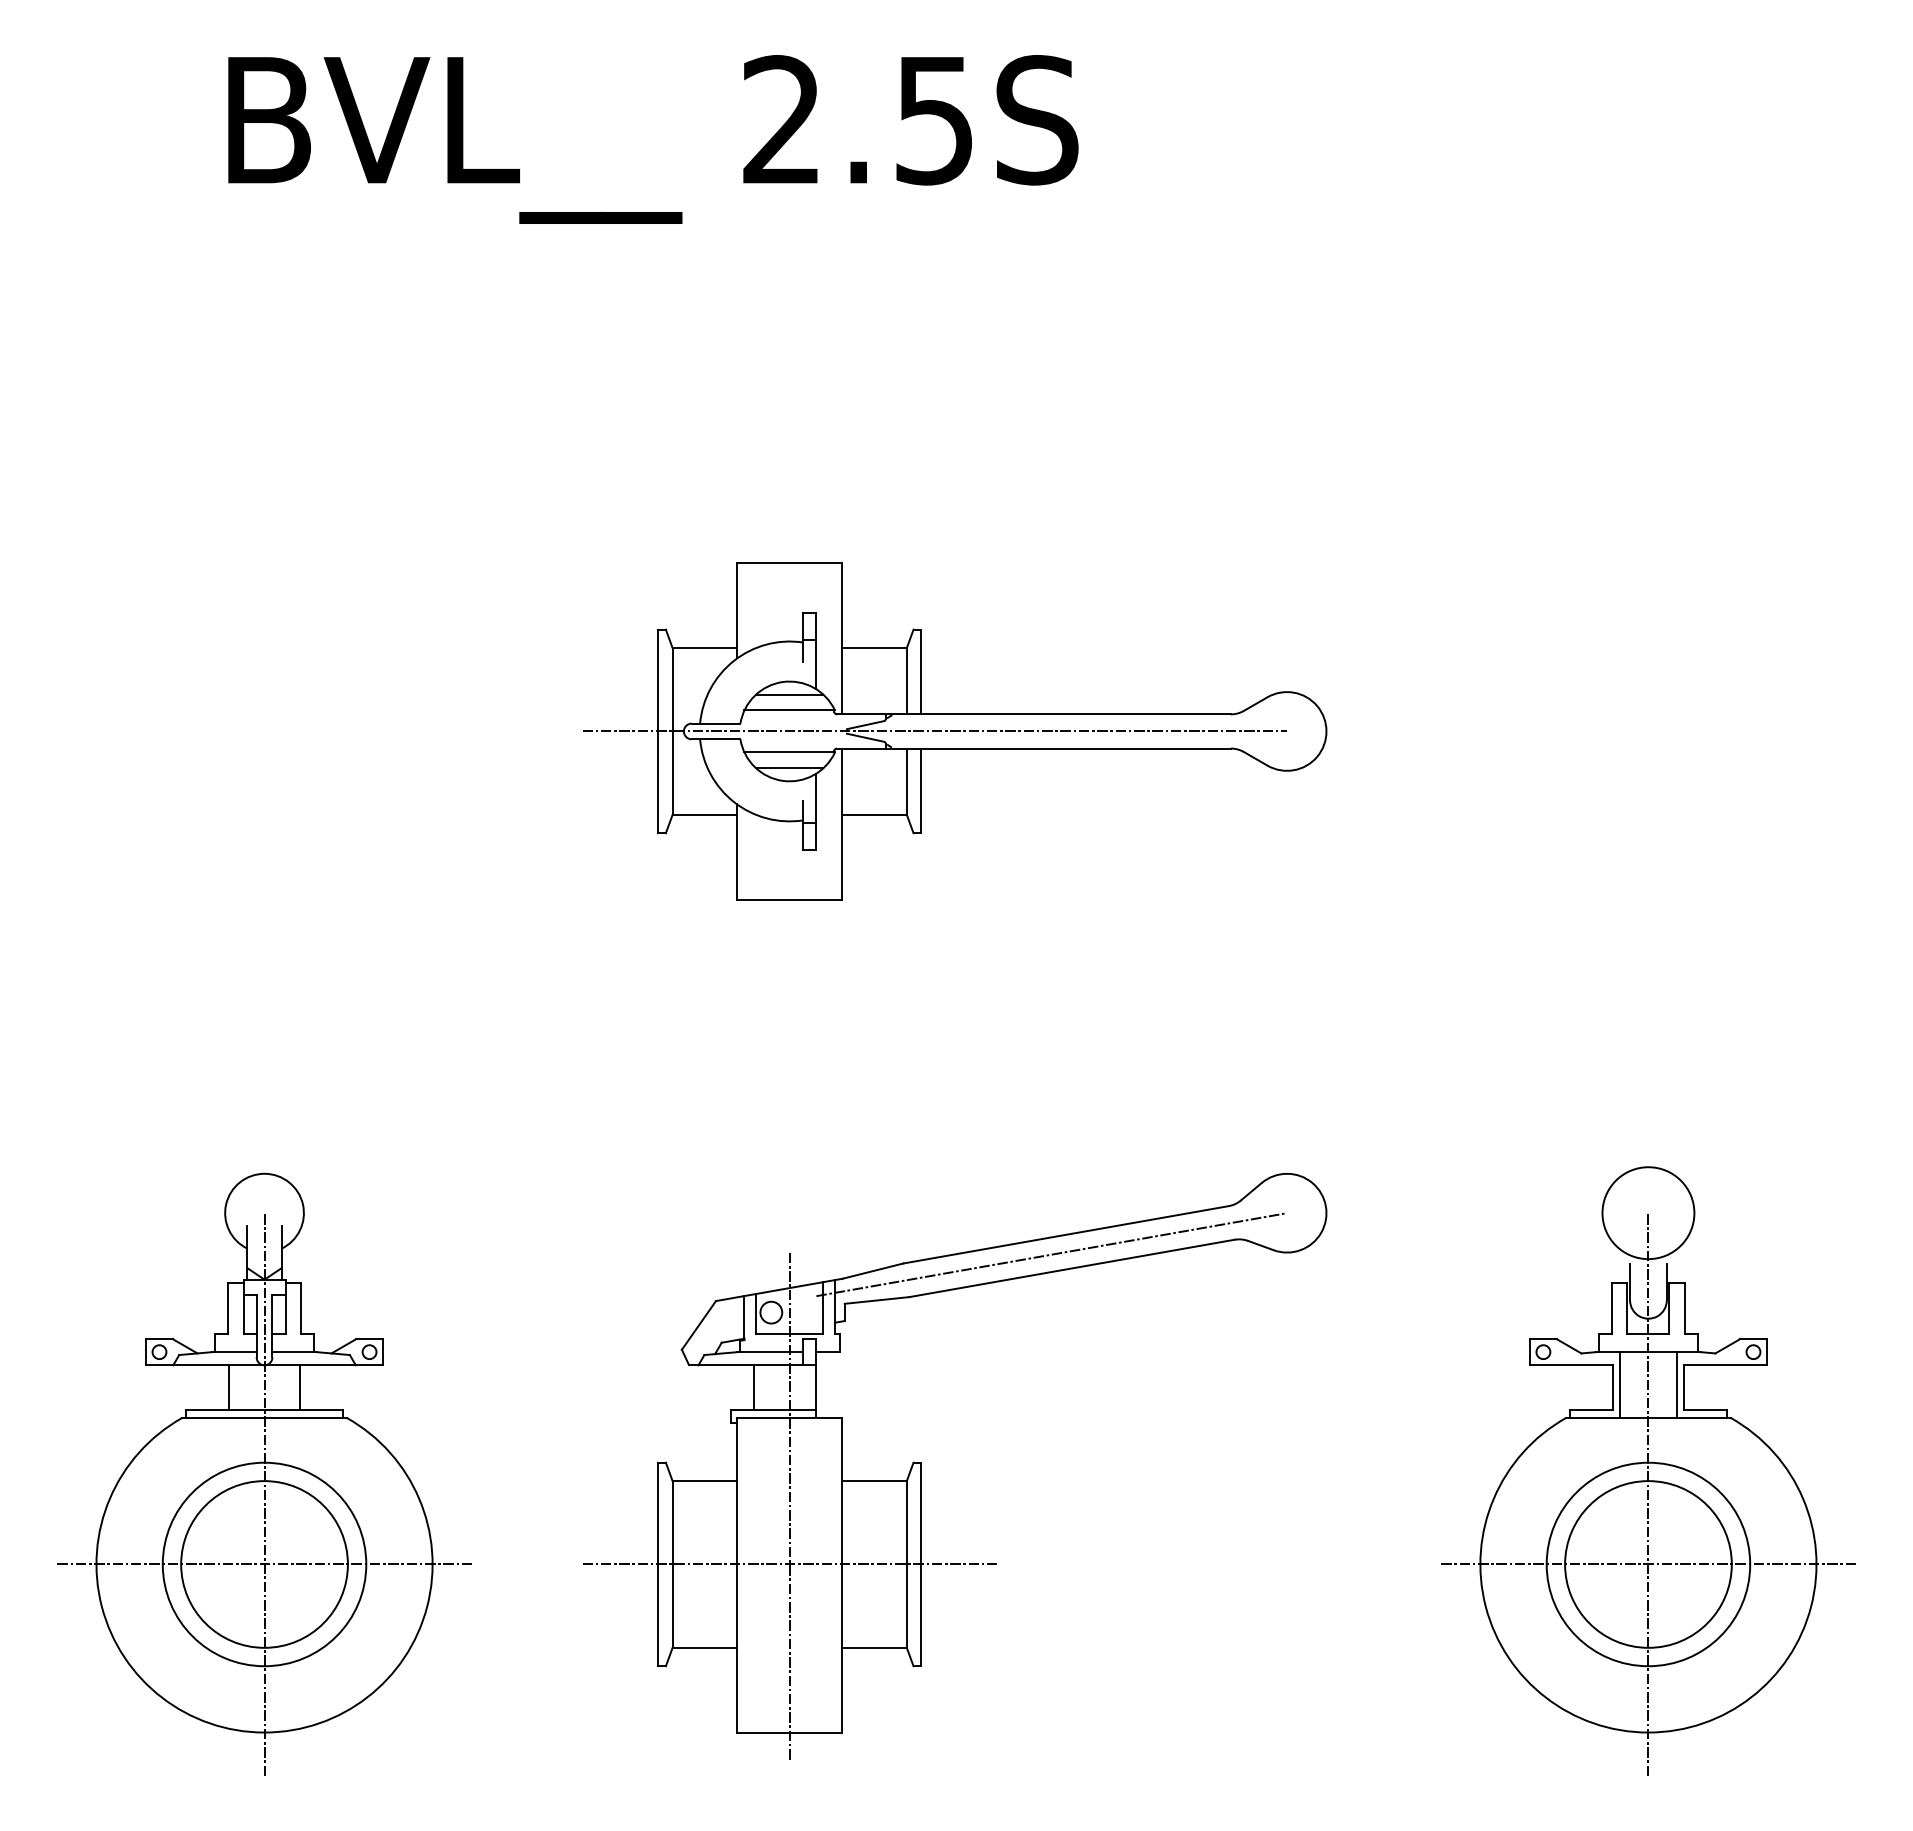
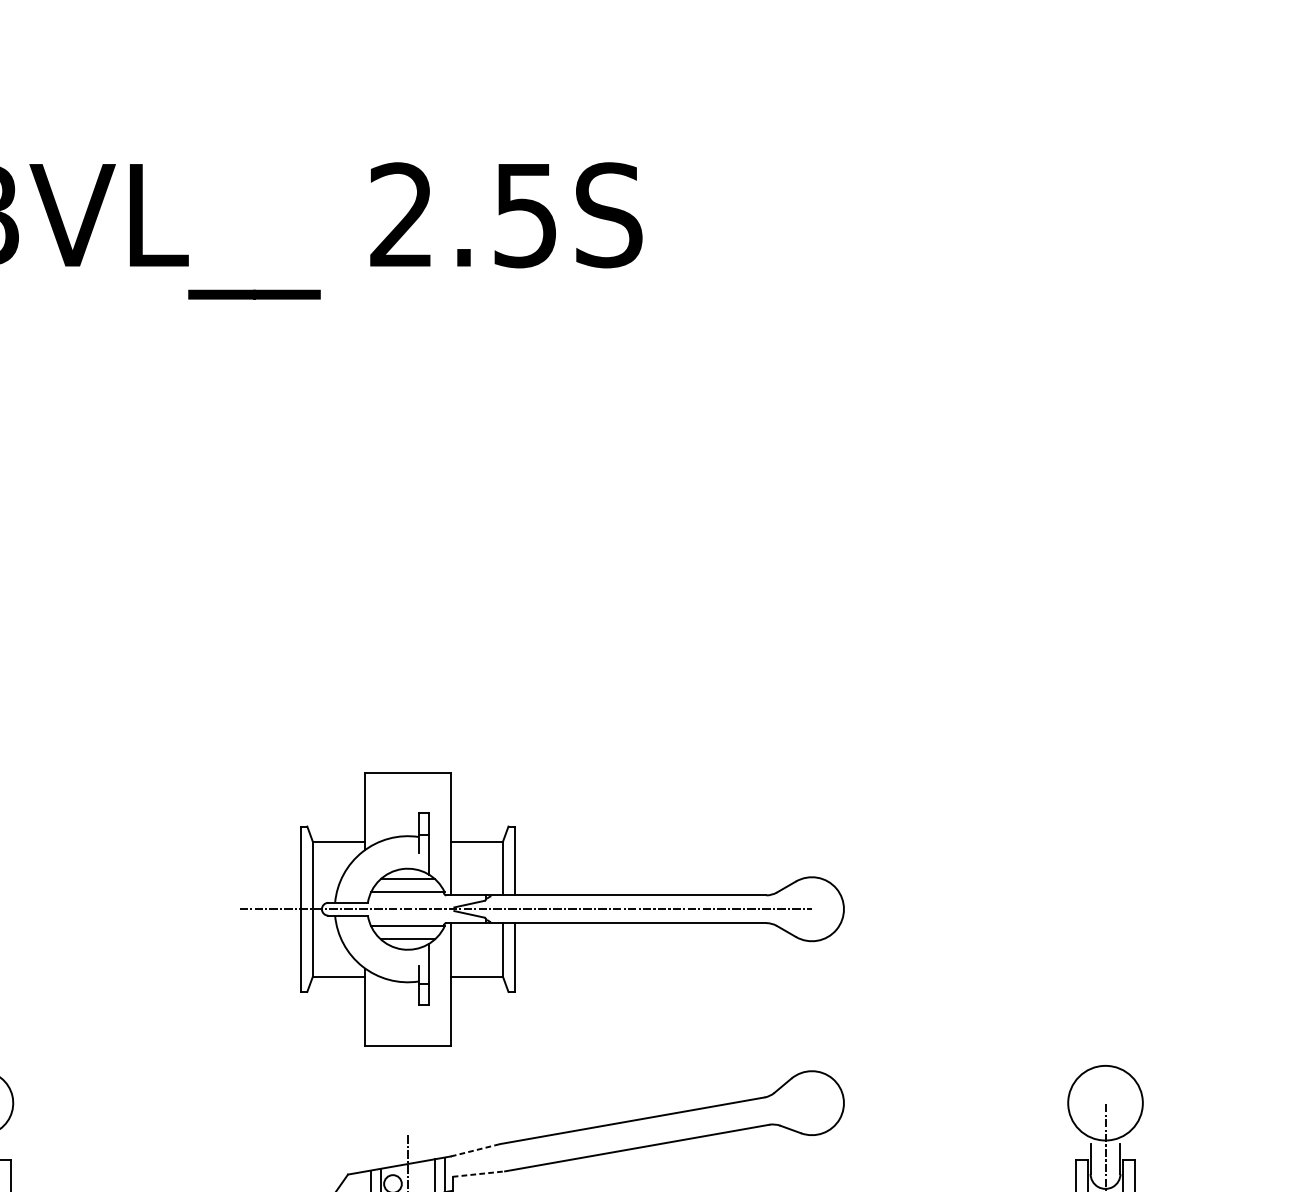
part: (955, 731) -> (542, 909), moved
line: (1051, 1254) -> (620, 1136), removed
line: (873, 1271) -> (475, 1150), solid -> dashed
line: (877, 1300) -> (479, 1174), solid -> dashed

